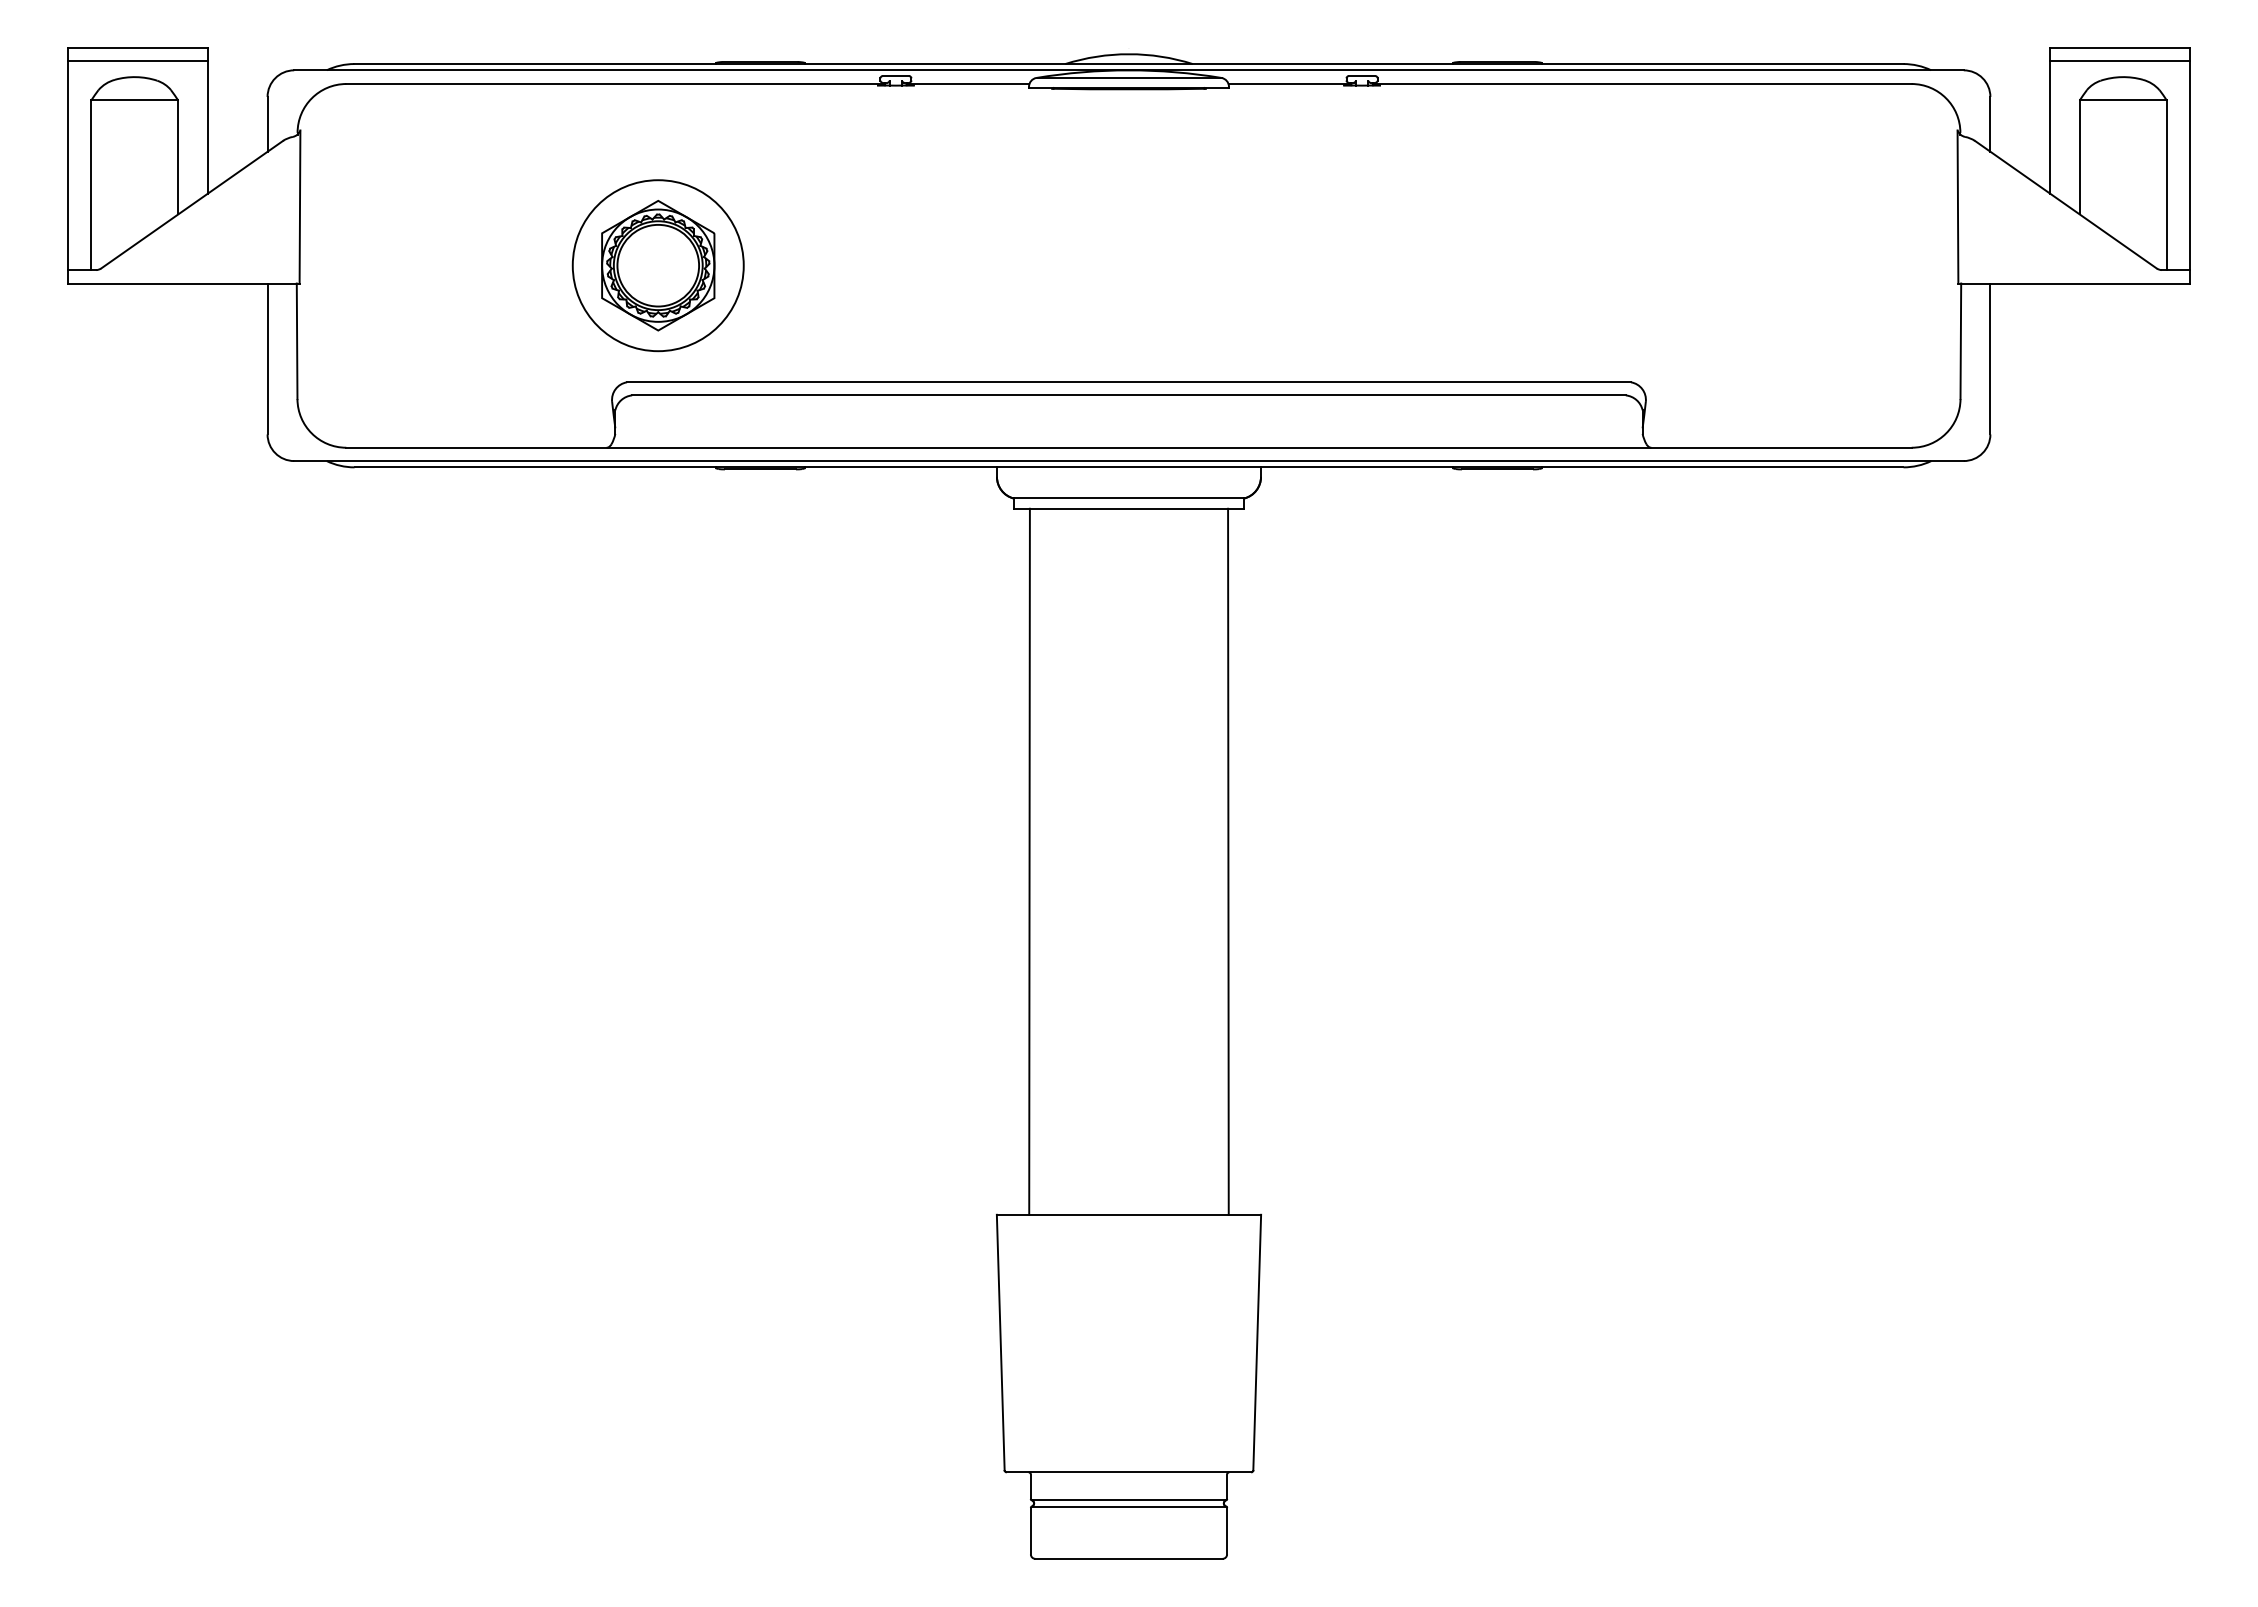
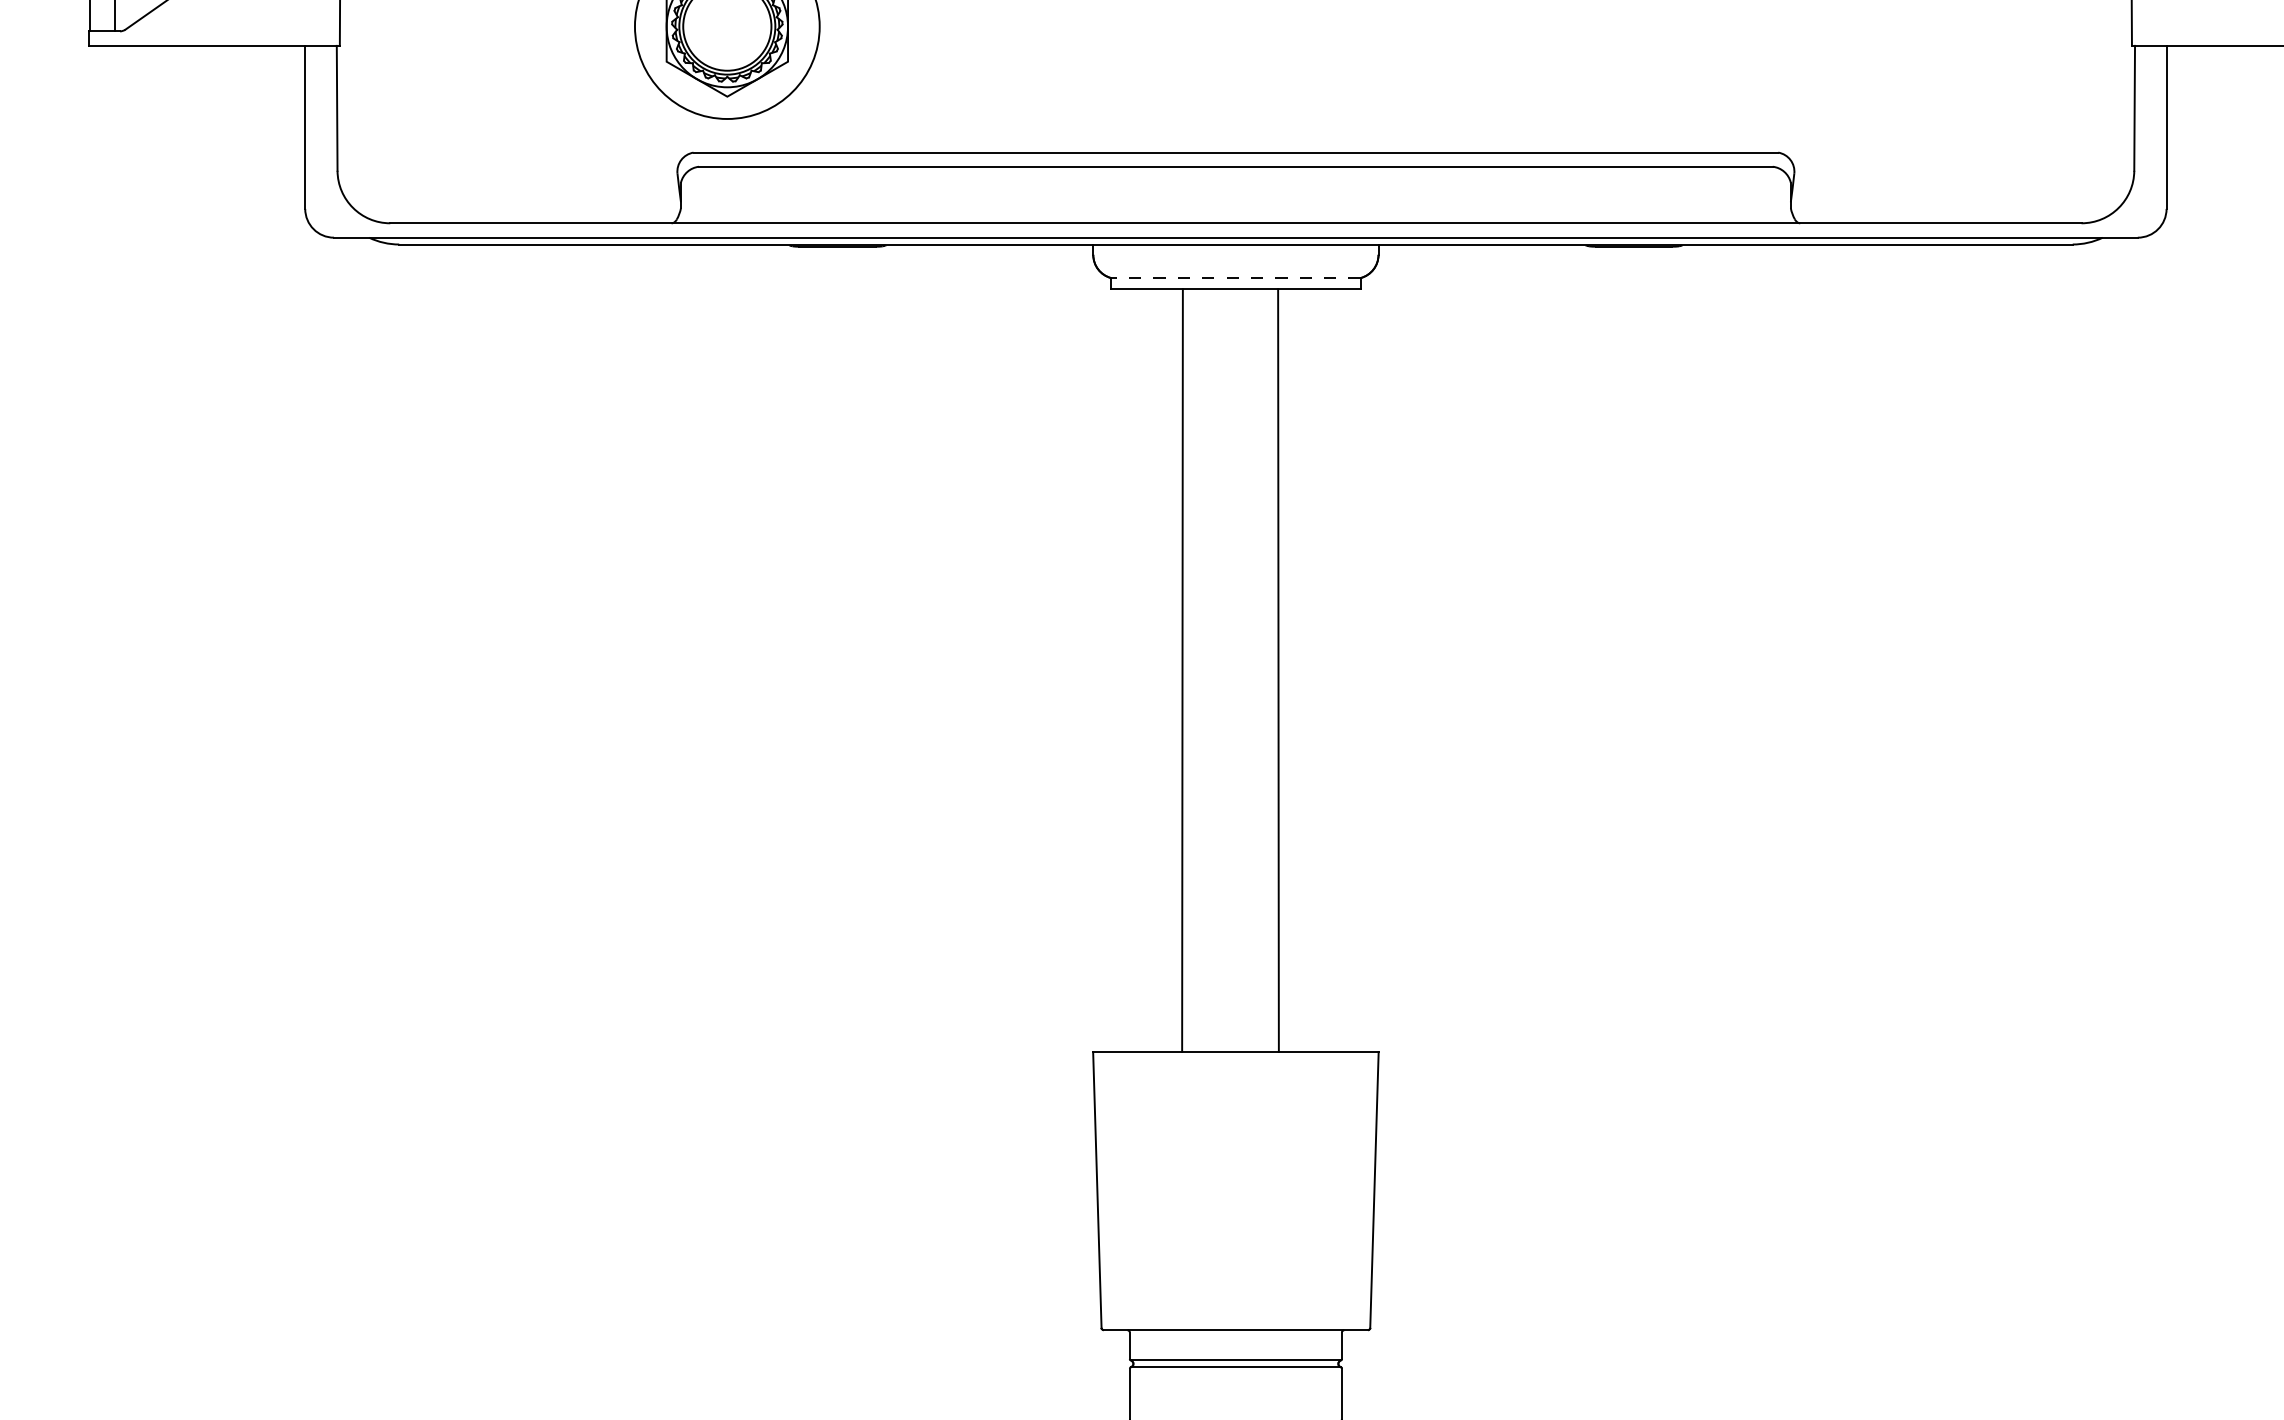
line: (1128, 498) -> (1235, 278), solid -> dashed
line: (1029, 861) -> (1182, 670), moved
line: (1228, 861) -> (1278, 670), moved

